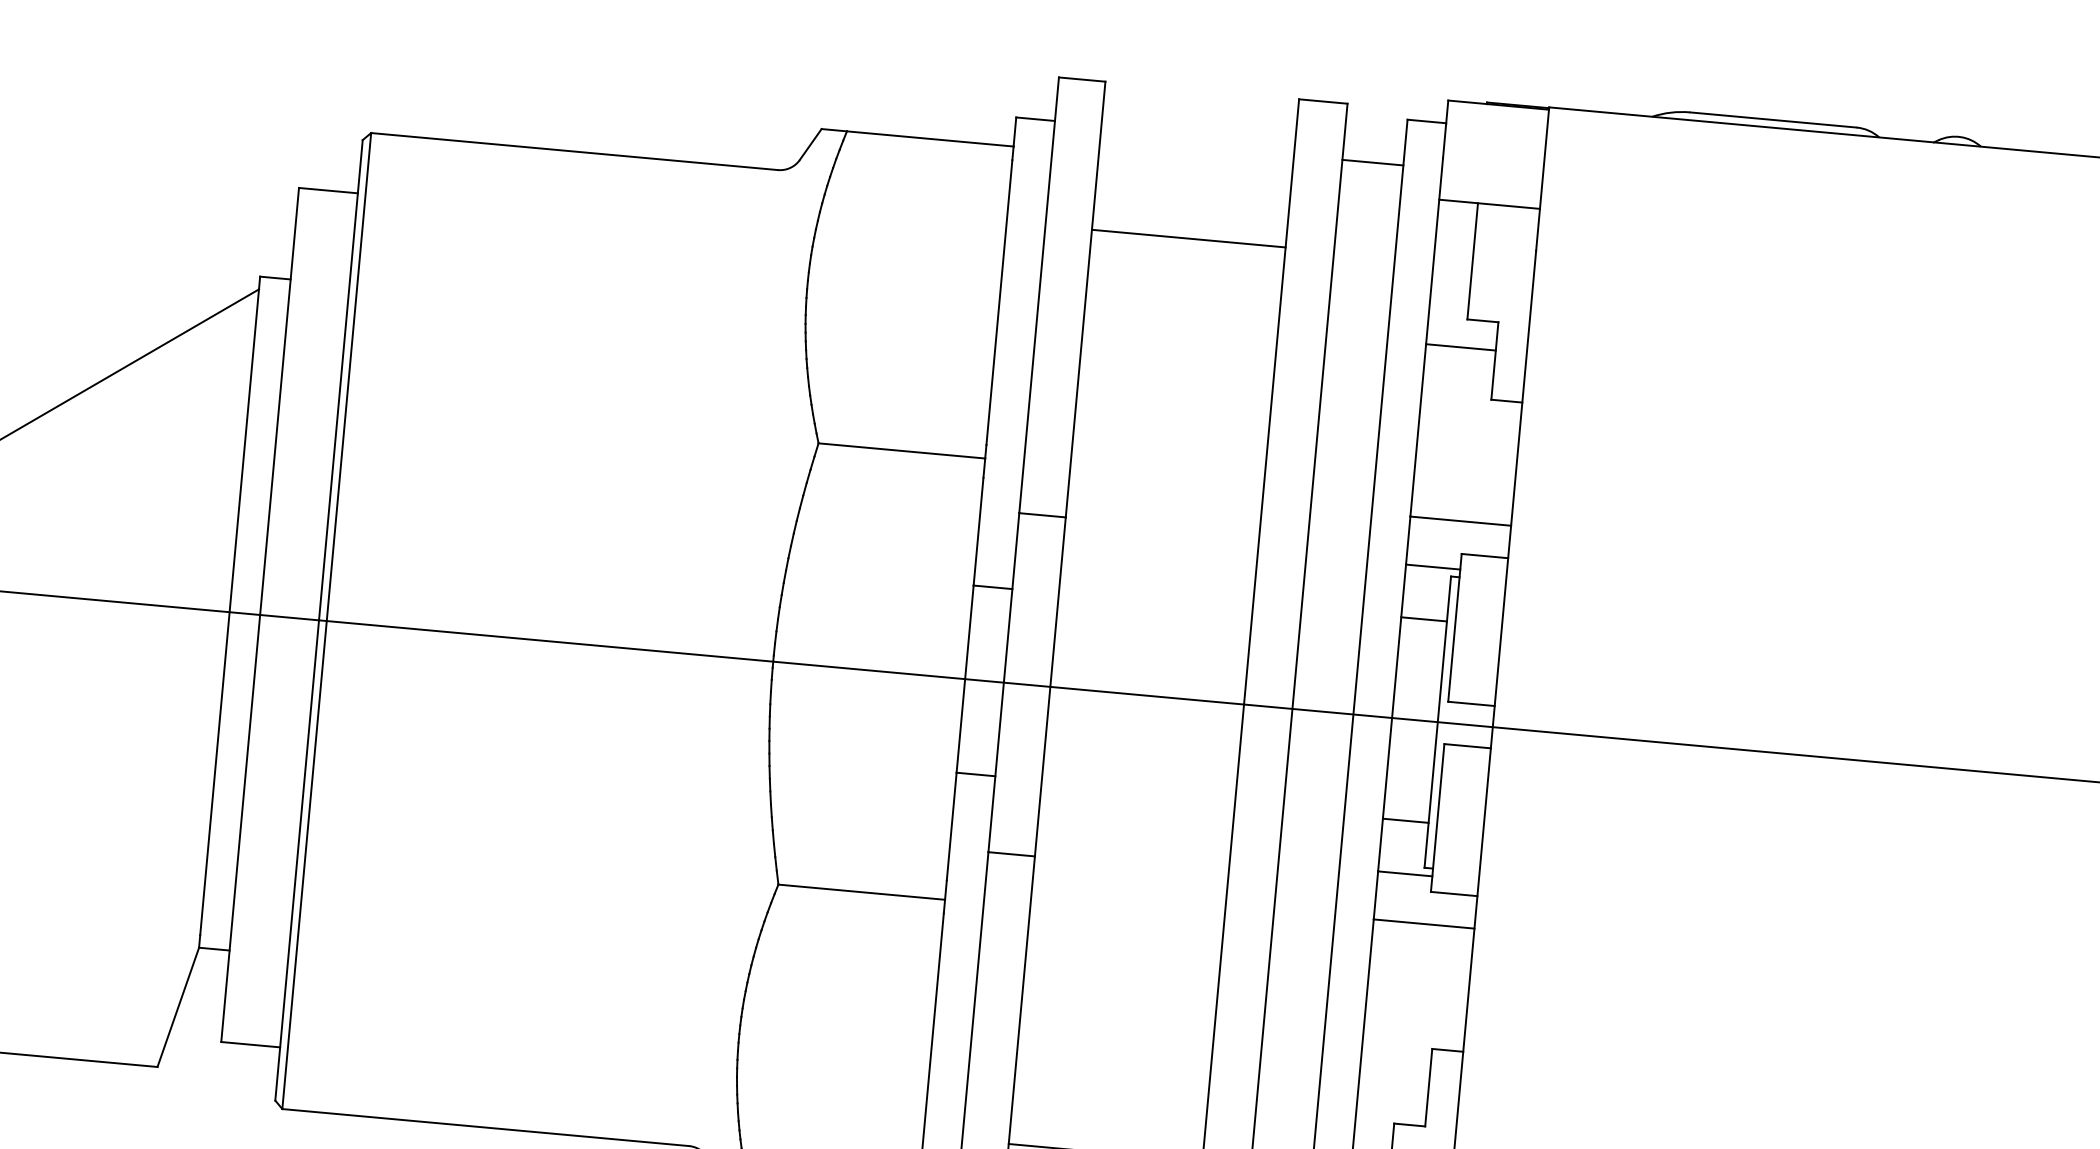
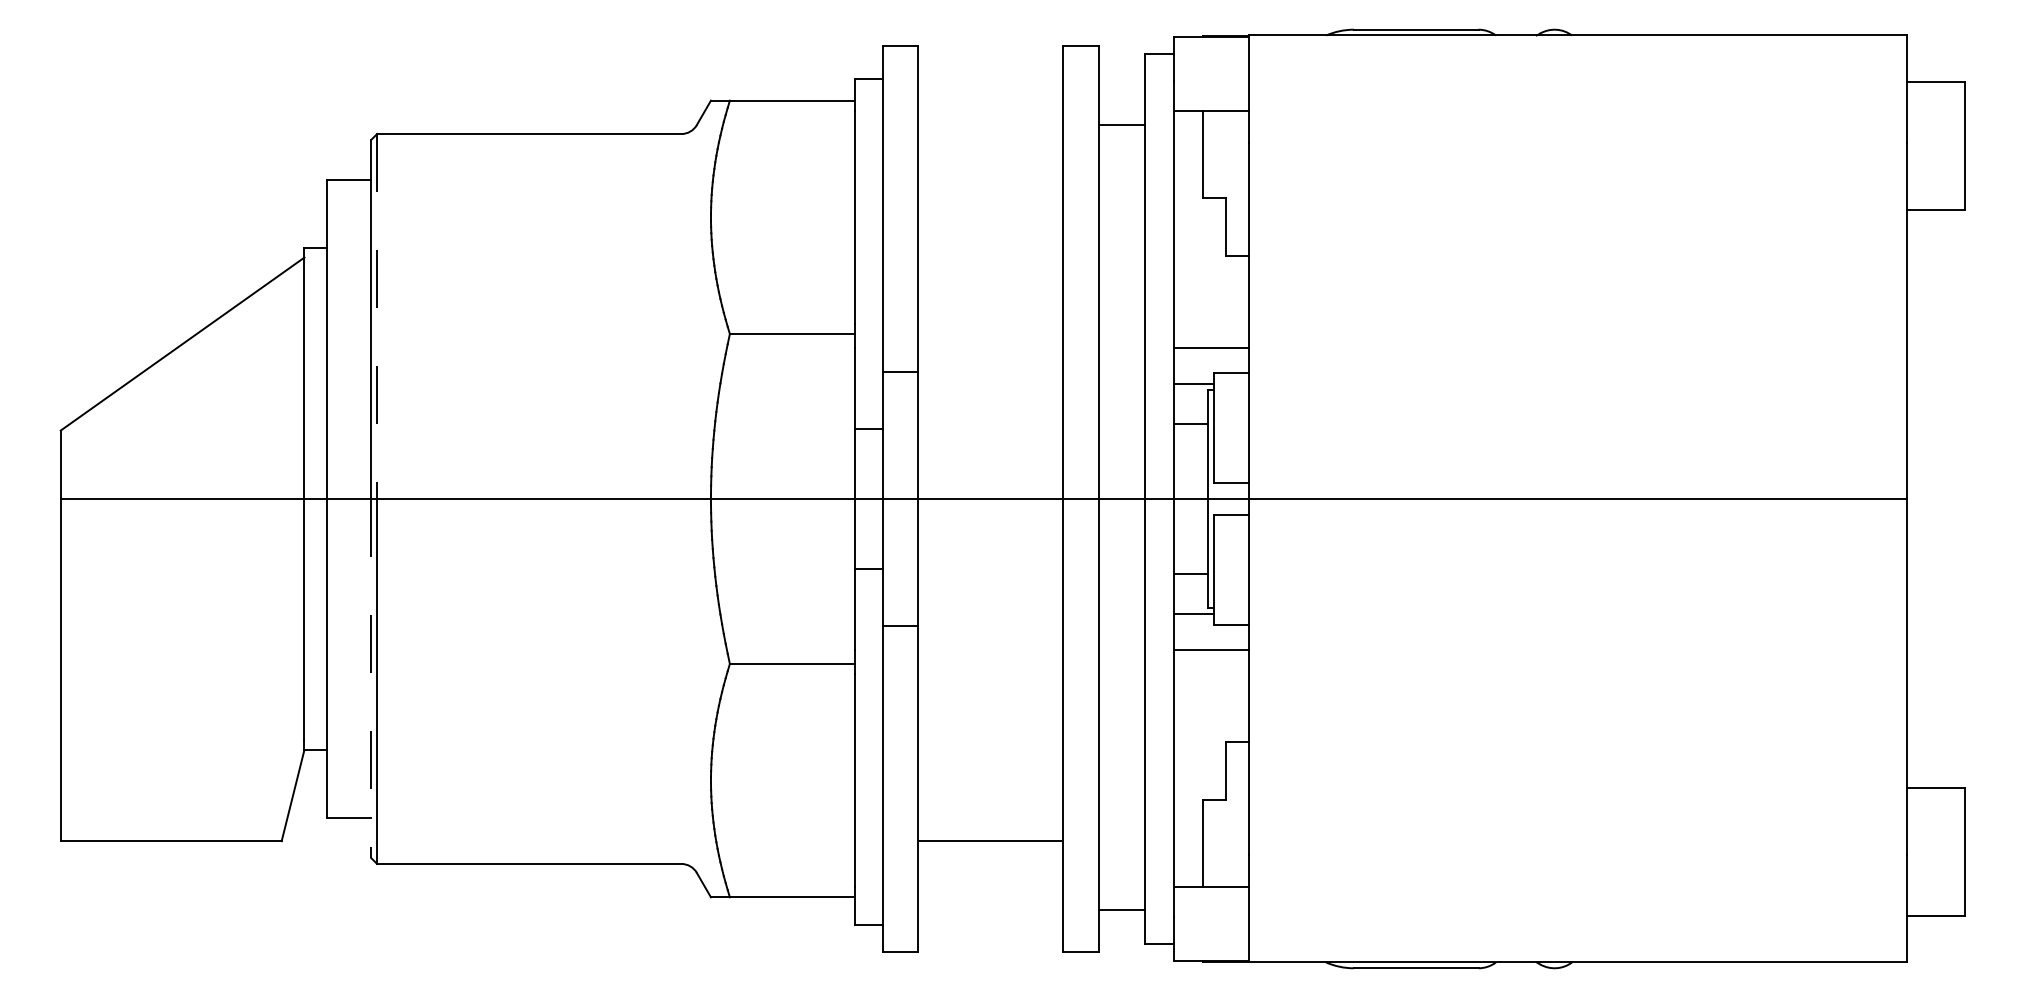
line: (1372, 162) -> (1121, 125), moved
line: (1188, 239) -> (990, 157), removed
line: (1460, 347) -> (1199, 219), removed
line: (349, 378) -> (377, 317), solid -> dashed
line: (297, 860) -> (371, 678), solid -> dashed

